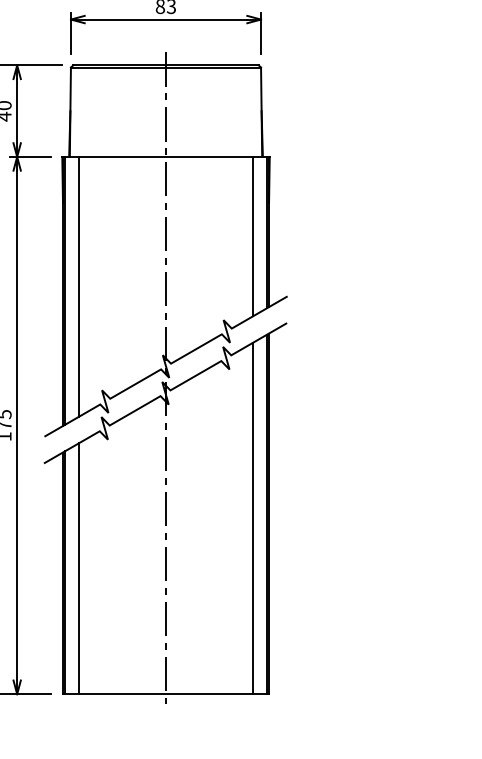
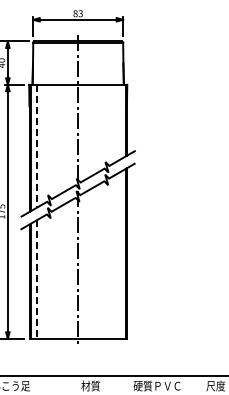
line: (253, 236) -> (119, 122), removed
line: (79, 287) -> (37, 146), solid -> dashed
line: (253, 518) -> (119, 255), removed
line: (79, 568) -> (37, 279), solid -> dashed

